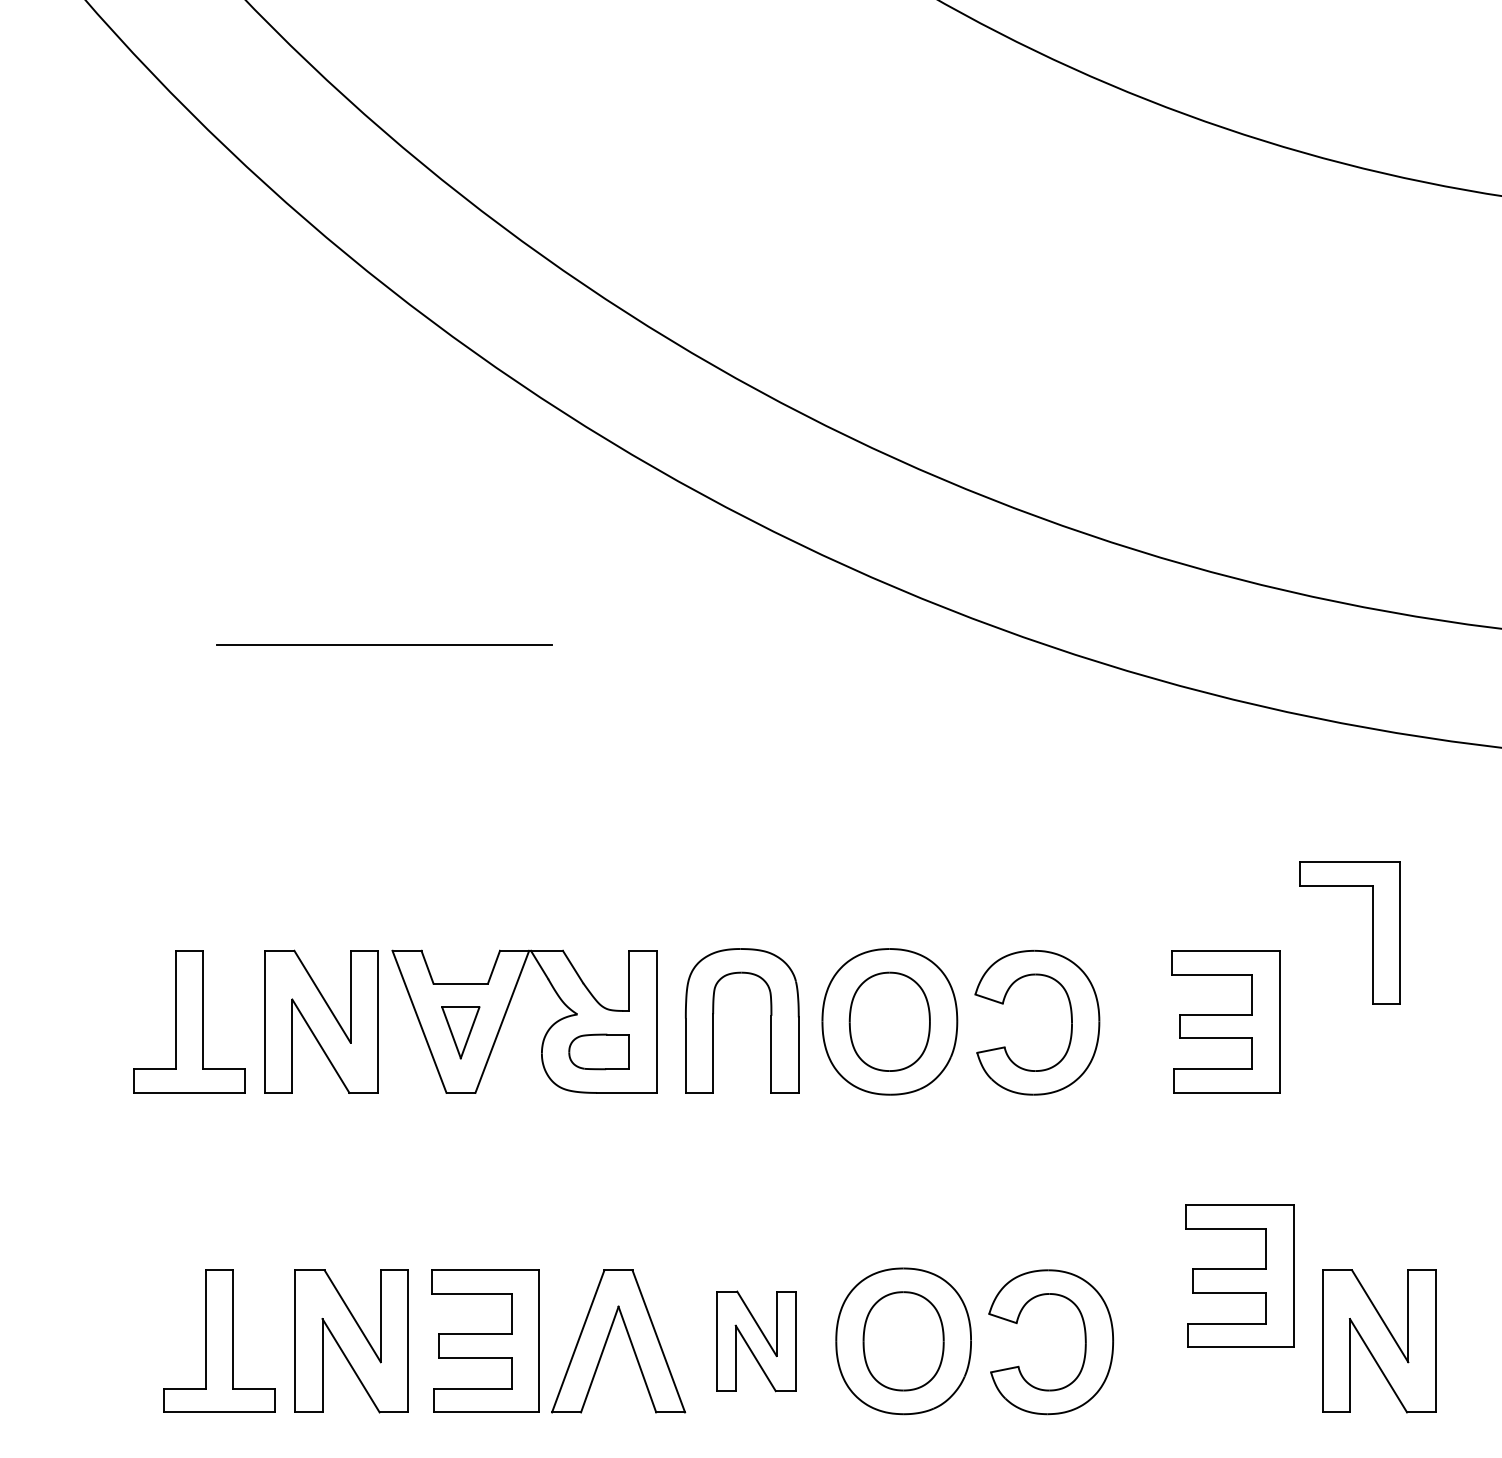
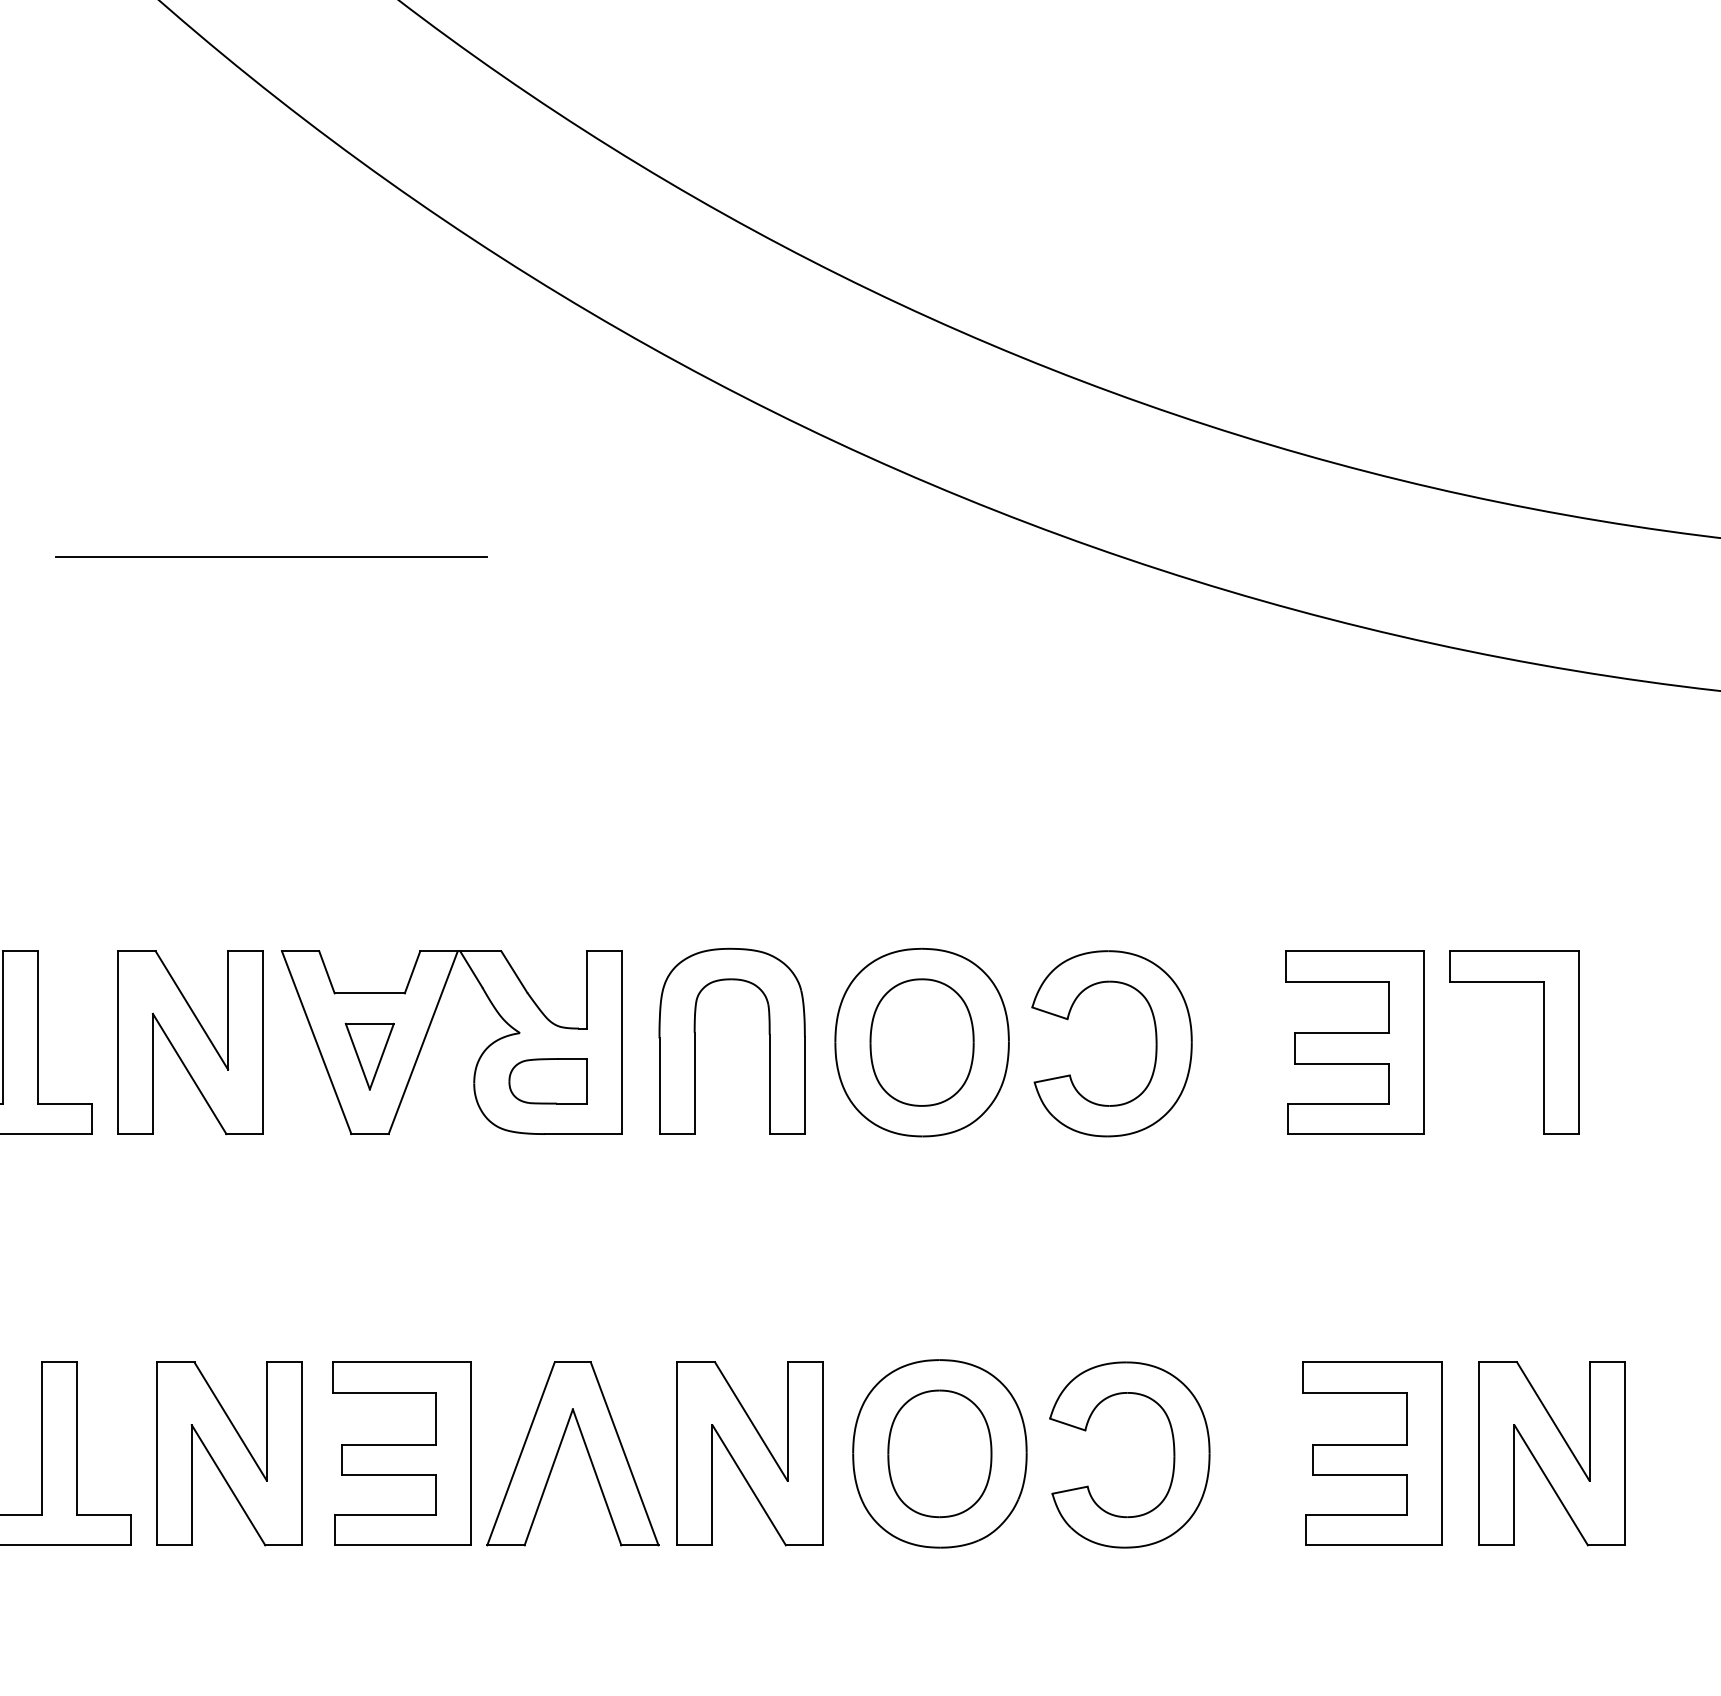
part: (1372, 932) -> (1543, 1042), moved
part: (1239, 1275) -> (1372, 1452), moved
part: (756, 1341) -> (750, 1454), size x1.43

